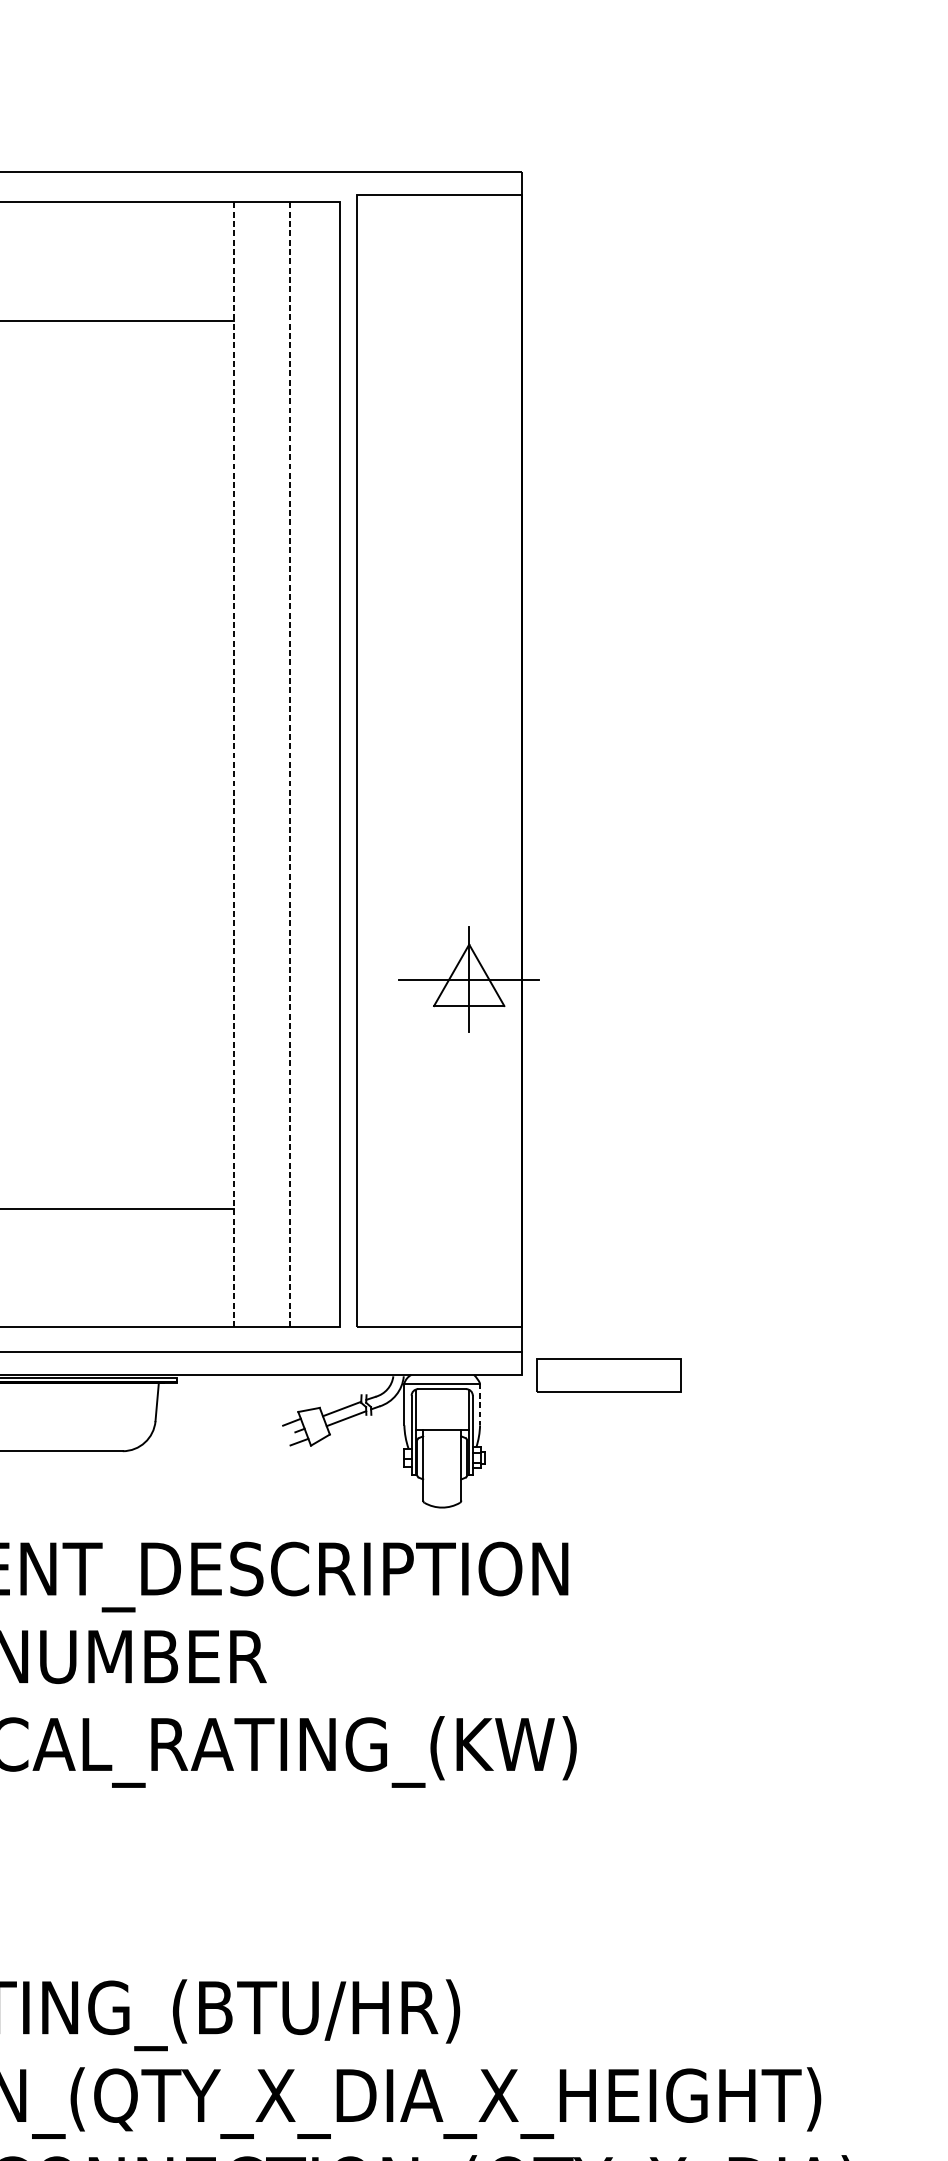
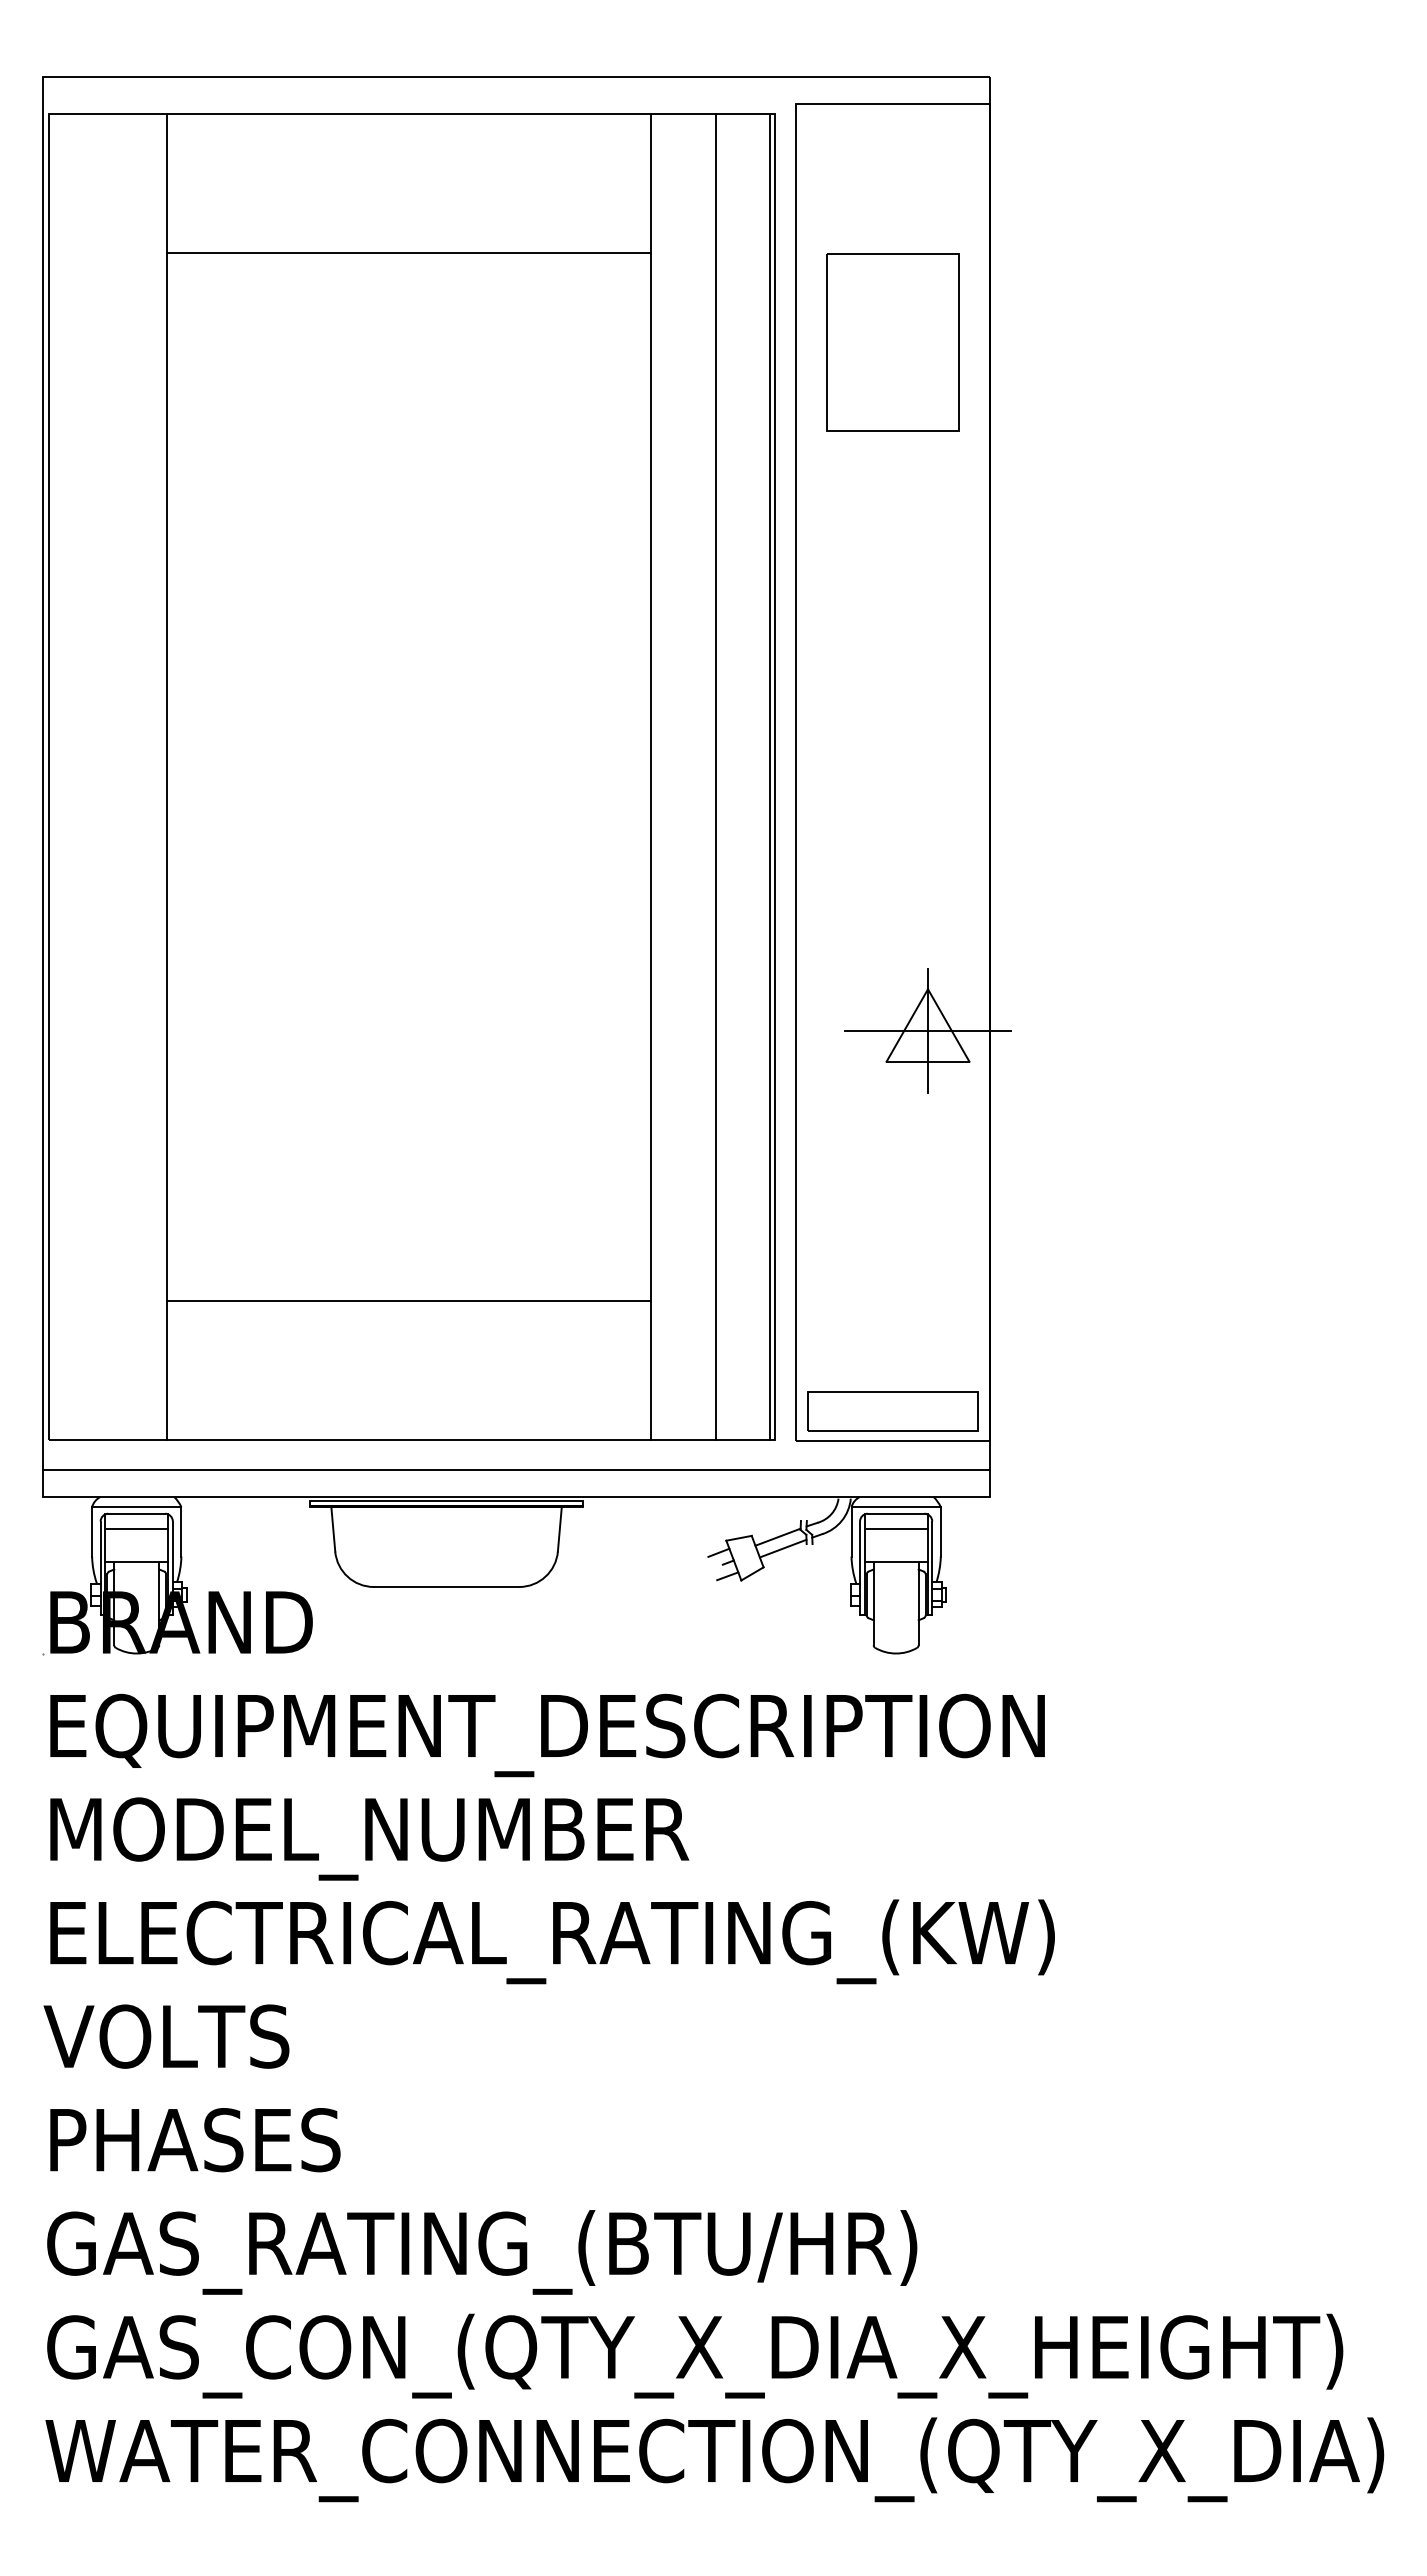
part: (439, 396) -> (892, 342), added
line: (335, 764) -> (770, 776), added
line: (234, 765) -> (650, 777), dashed -> solid
line: (289, 765) -> (716, 777), dashed -> solid
part: (608, 1376) -> (892, 1411), moved
line: (441, 1402) -> (895, 1529), added
line: (479, 1404) -> (940, 1531), dashed -> solid

